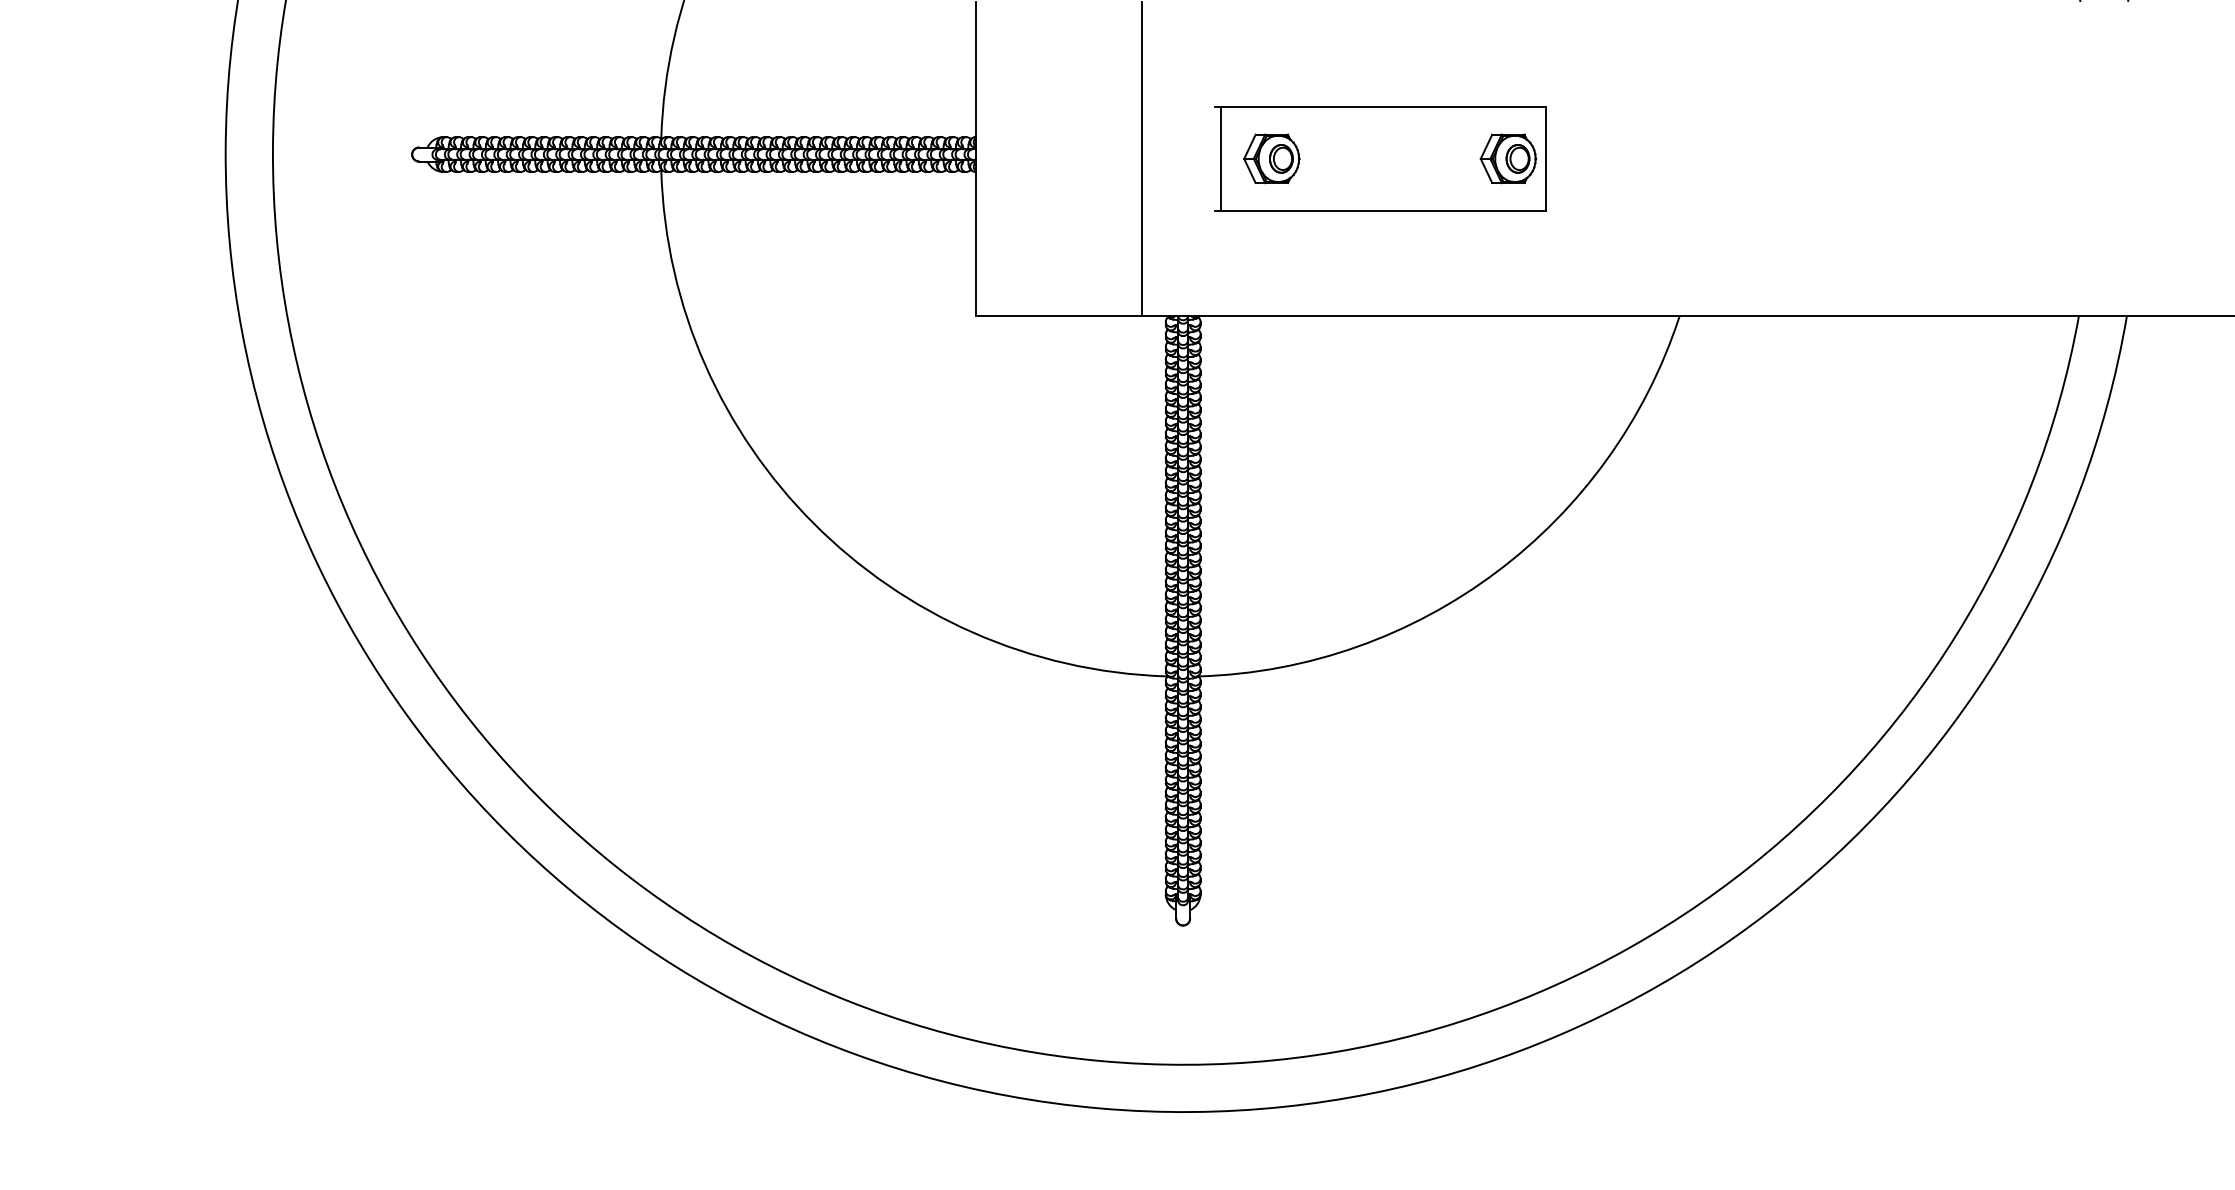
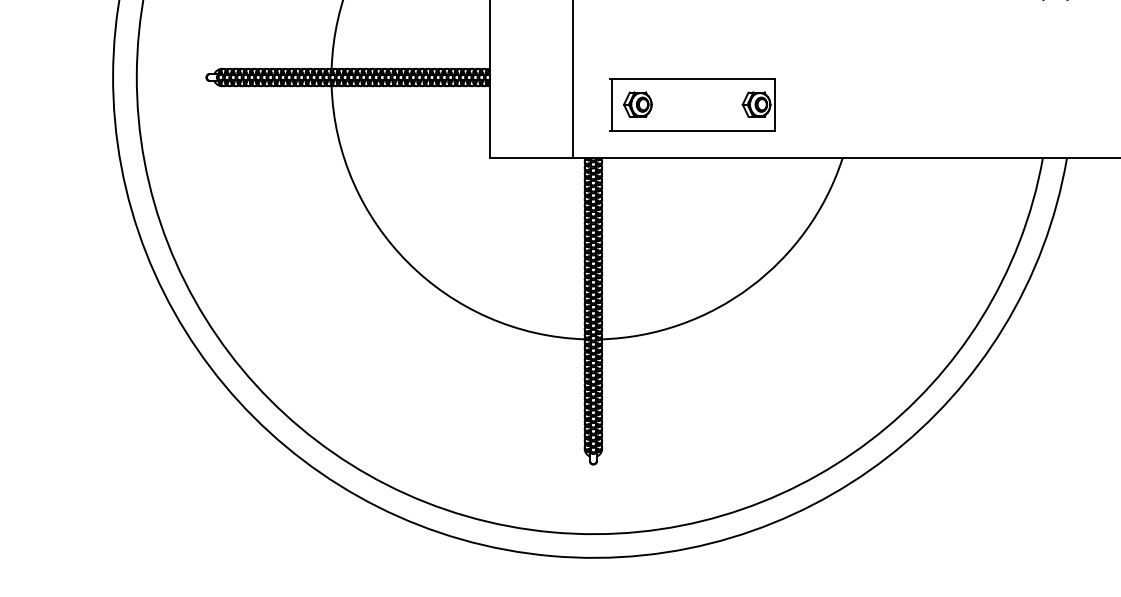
part: (1380, 158) -> (692, 104), moved

